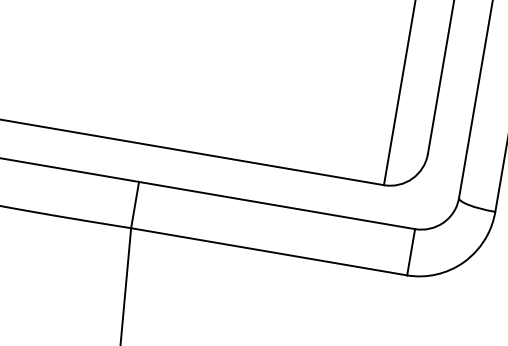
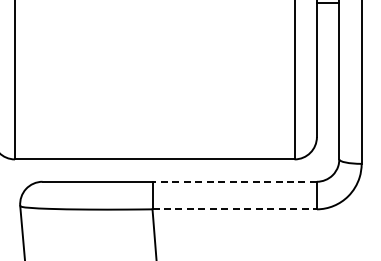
line: (276, 204) -> (234, 181), solid -> dashed
line: (270, 252) -> (235, 209), solid -> dashed

